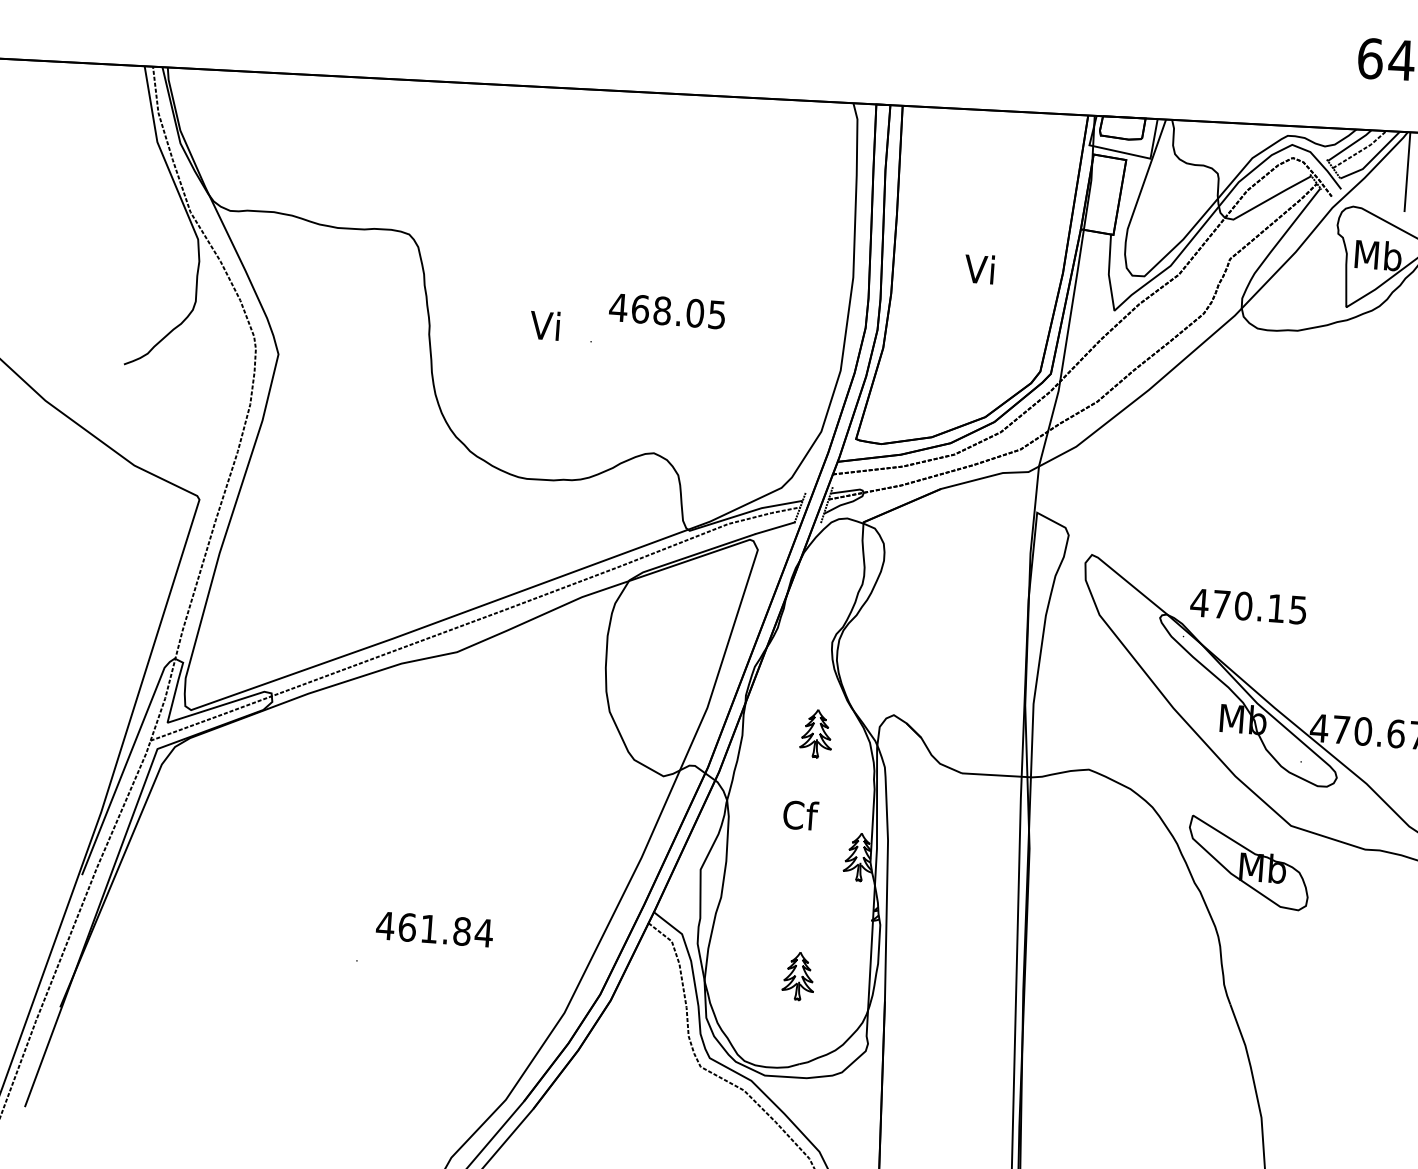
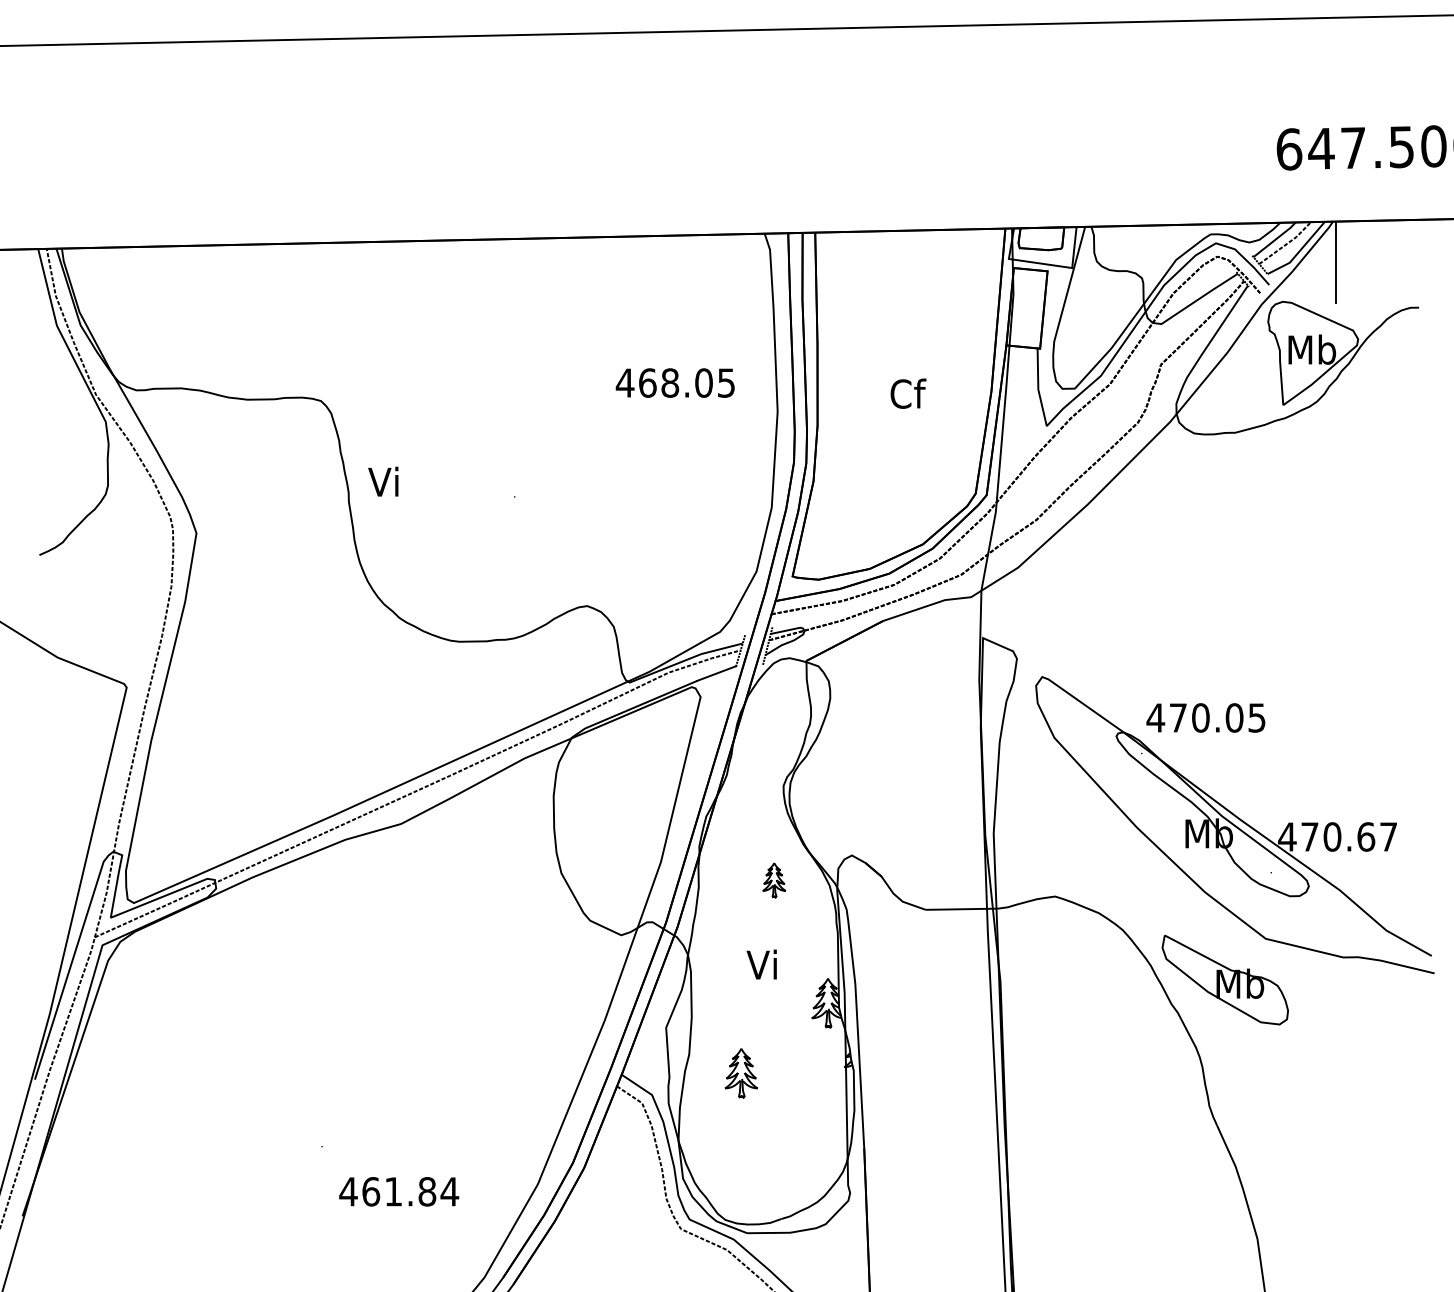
text: (982, 269) -> (908, 393), Vi -> Cf
text: (666, 310) -> (674, 382), moved
text: (545, 325) -> (383, 481), moved
text: (1276, 608) -> (1234, 717), 470.15 -> 470.05
part: (815, 733) -> (773, 880), size x0.7
text: (800, 815) -> (764, 964), Cf -> Vi
text: (435, 929) -> (399, 1191), moved
part: (797, 976) -> (740, 1073), moved

